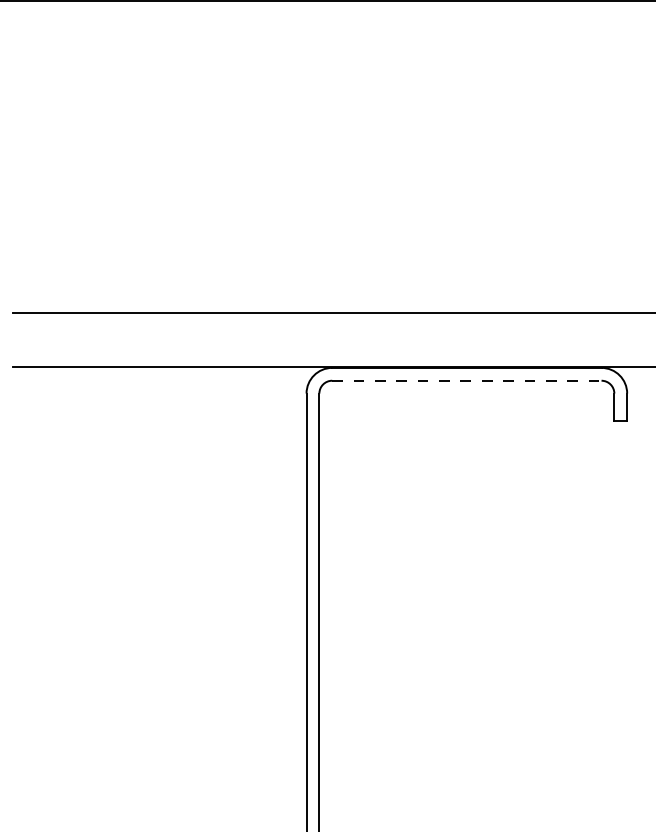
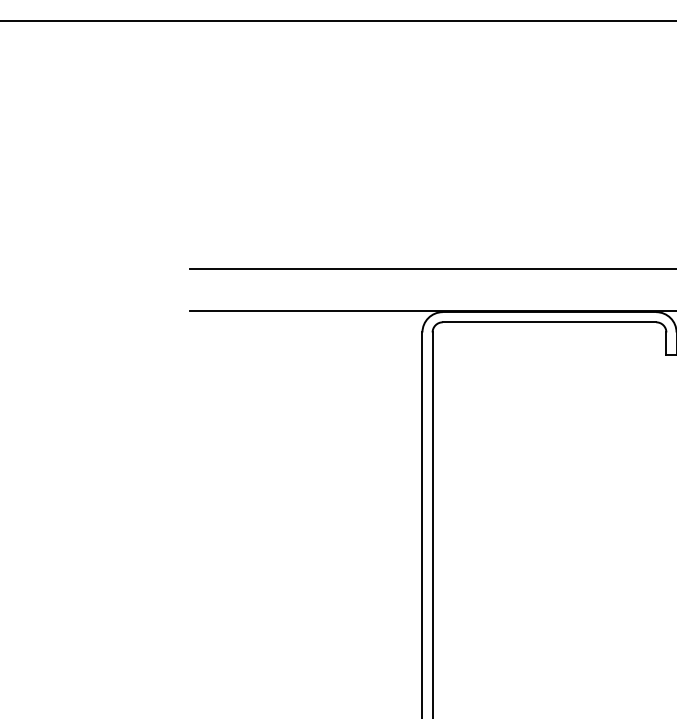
line: (466, 380) -> (549, 322), dashed -> solid

